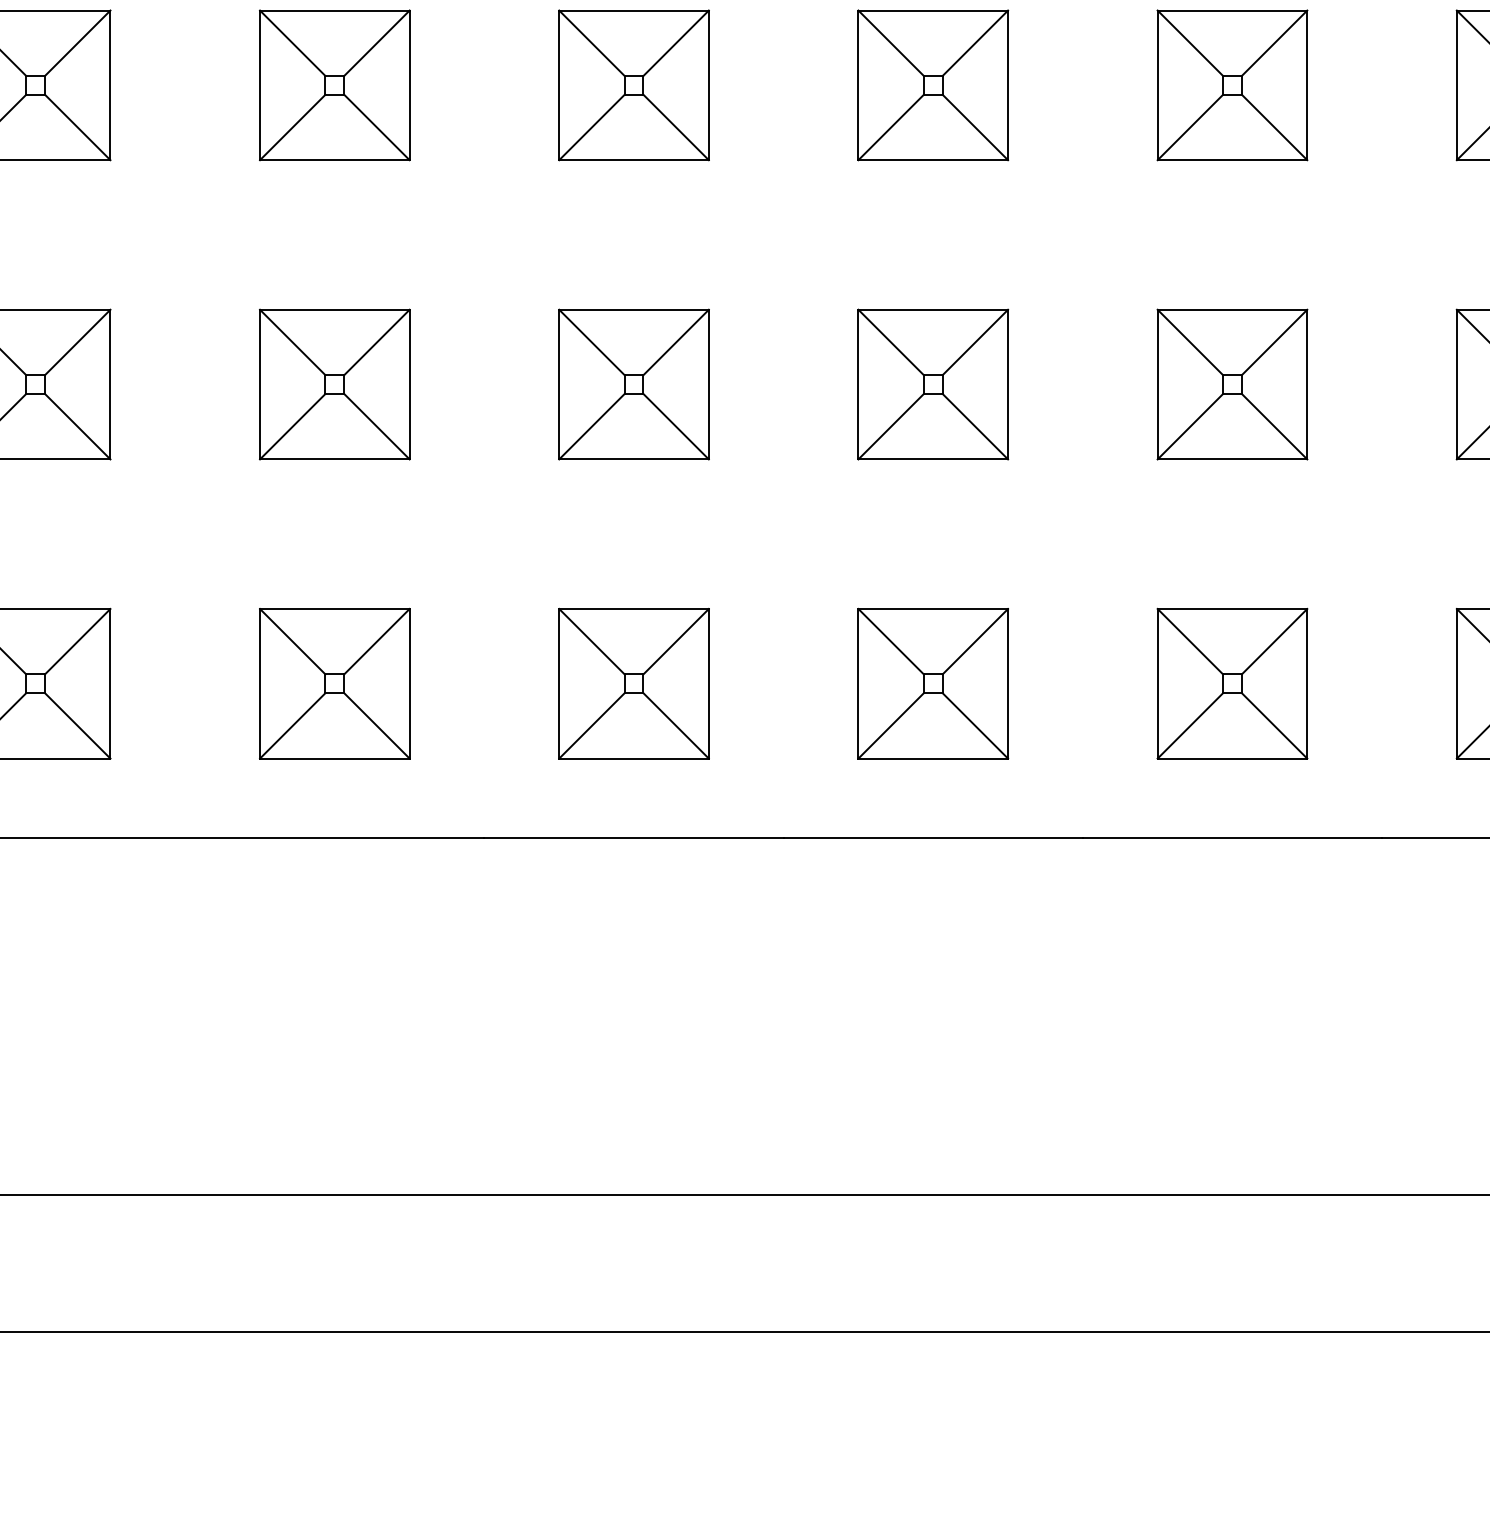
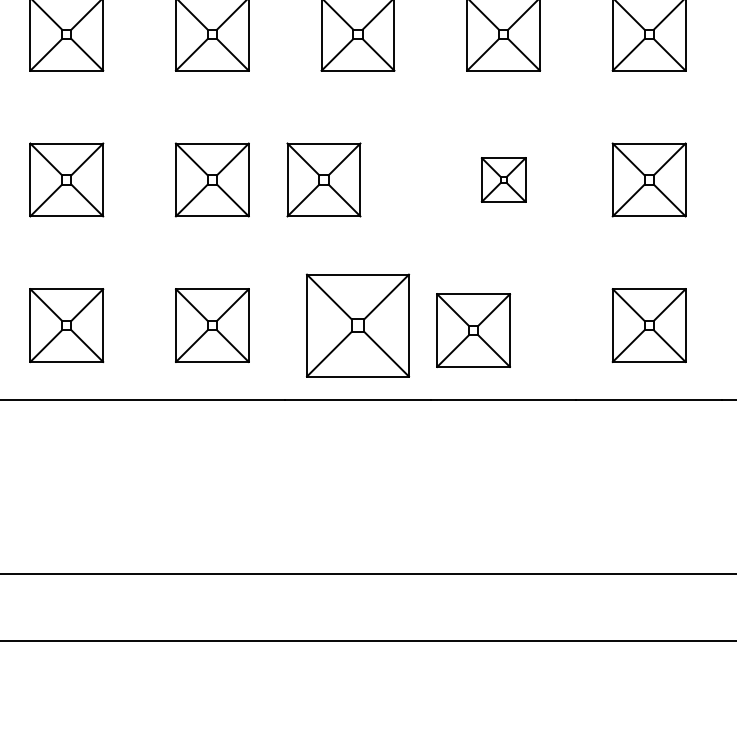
part: (633, 383) -> (323, 179), moved
part: (933, 383) -> (503, 179), size x0.6
part: (633, 683) -> (357, 325), size x1.4
part: (933, 683) -> (473, 330), moved

